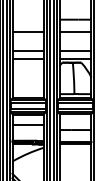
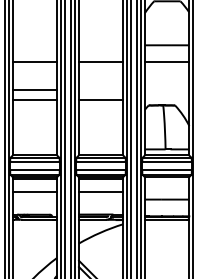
line: (28, 51) -> (101, 89), removed
line: (75, 51) -> (167, 89), removed
line: (75, 59) -> (167, 100), removed

